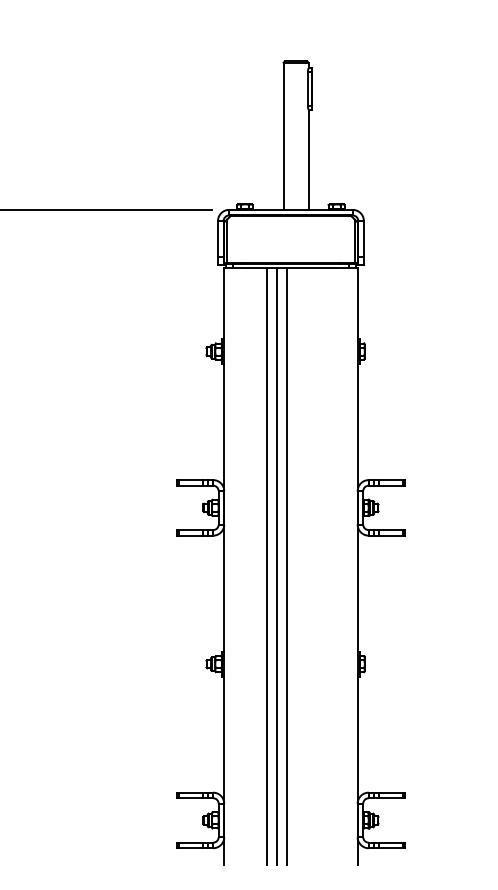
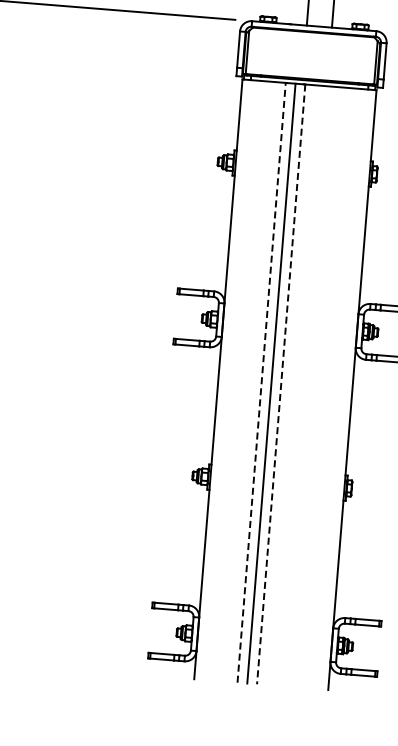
line: (267, 566) -> (261, 382), solid -> dashed
line: (286, 567) -> (280, 385), solid -> dashed

